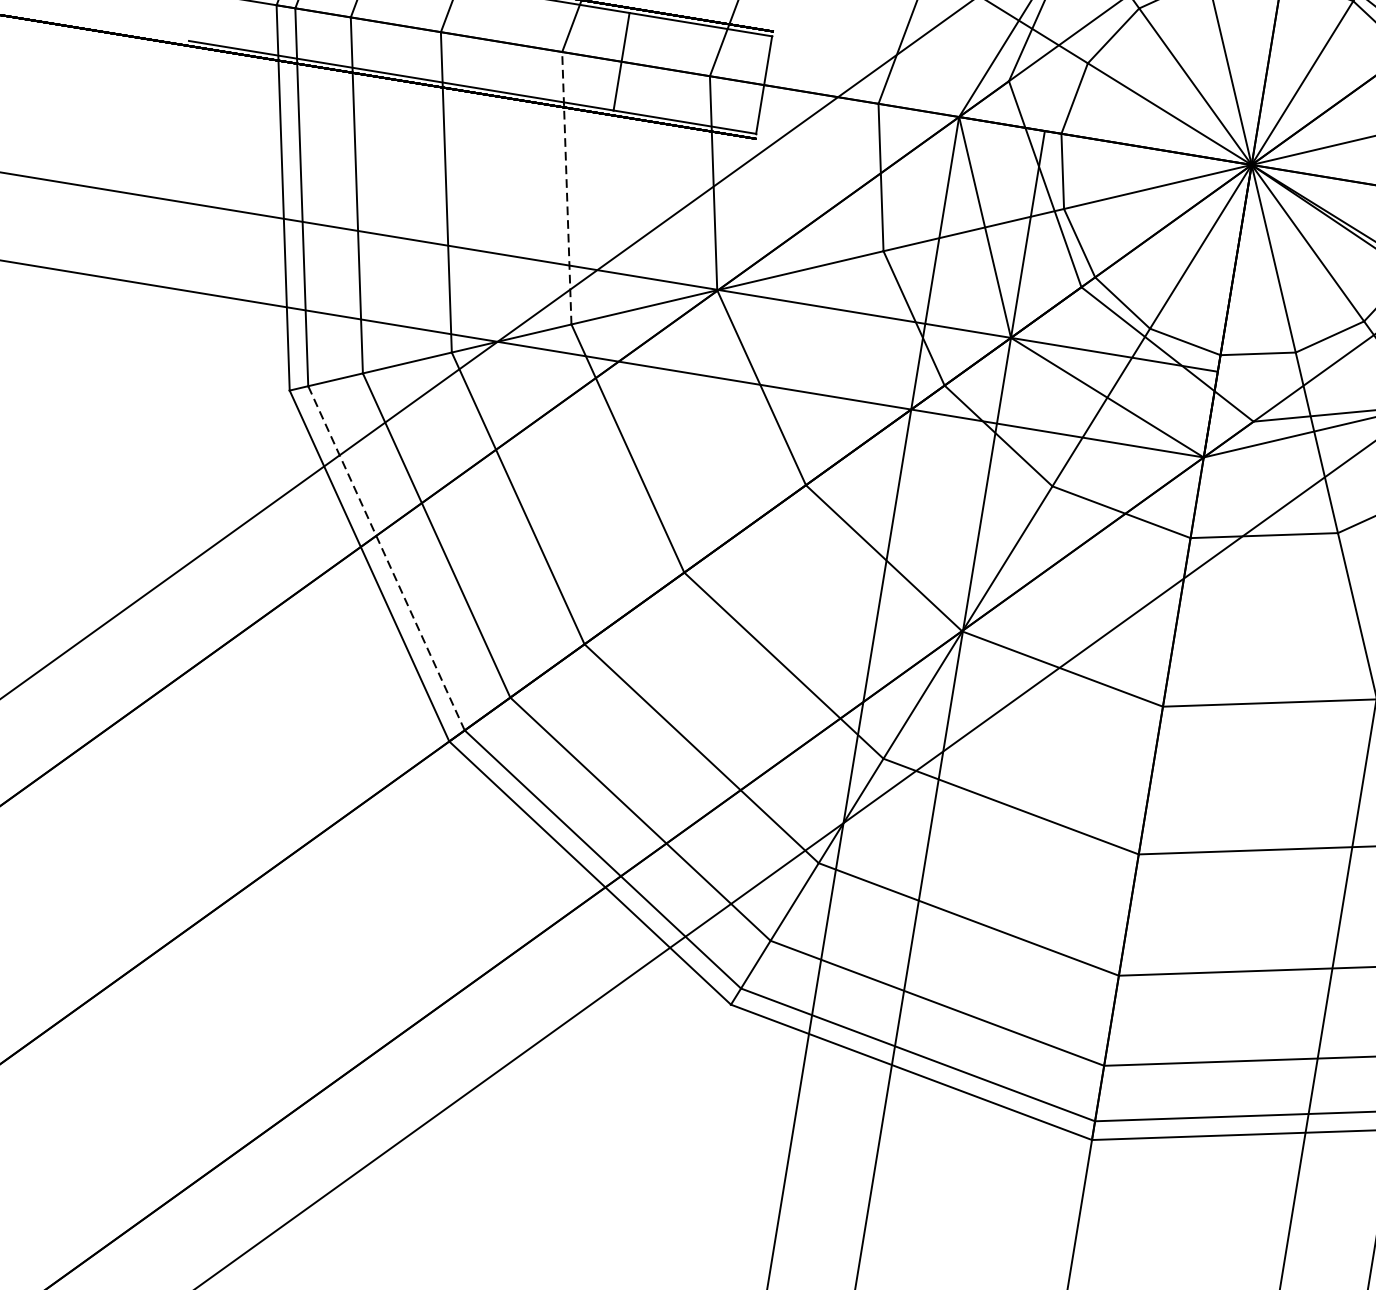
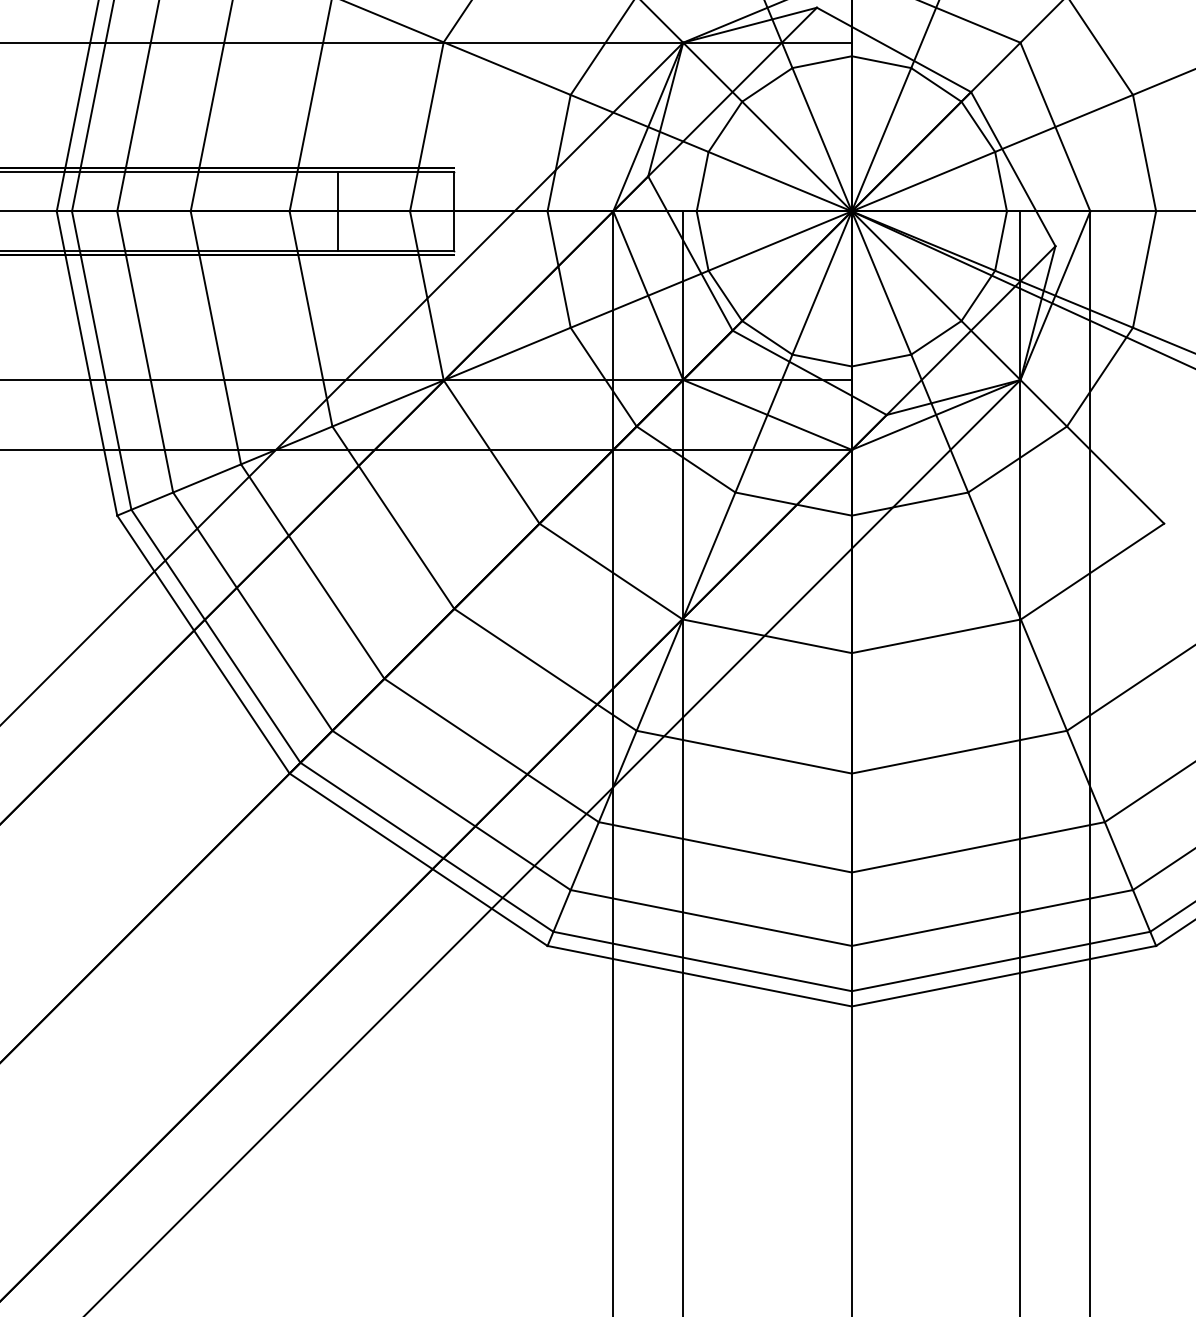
line: (567, 187) -> (311, 318), dashed -> solid
line: (386, 557) -> (215, 635), dashed -> solid

